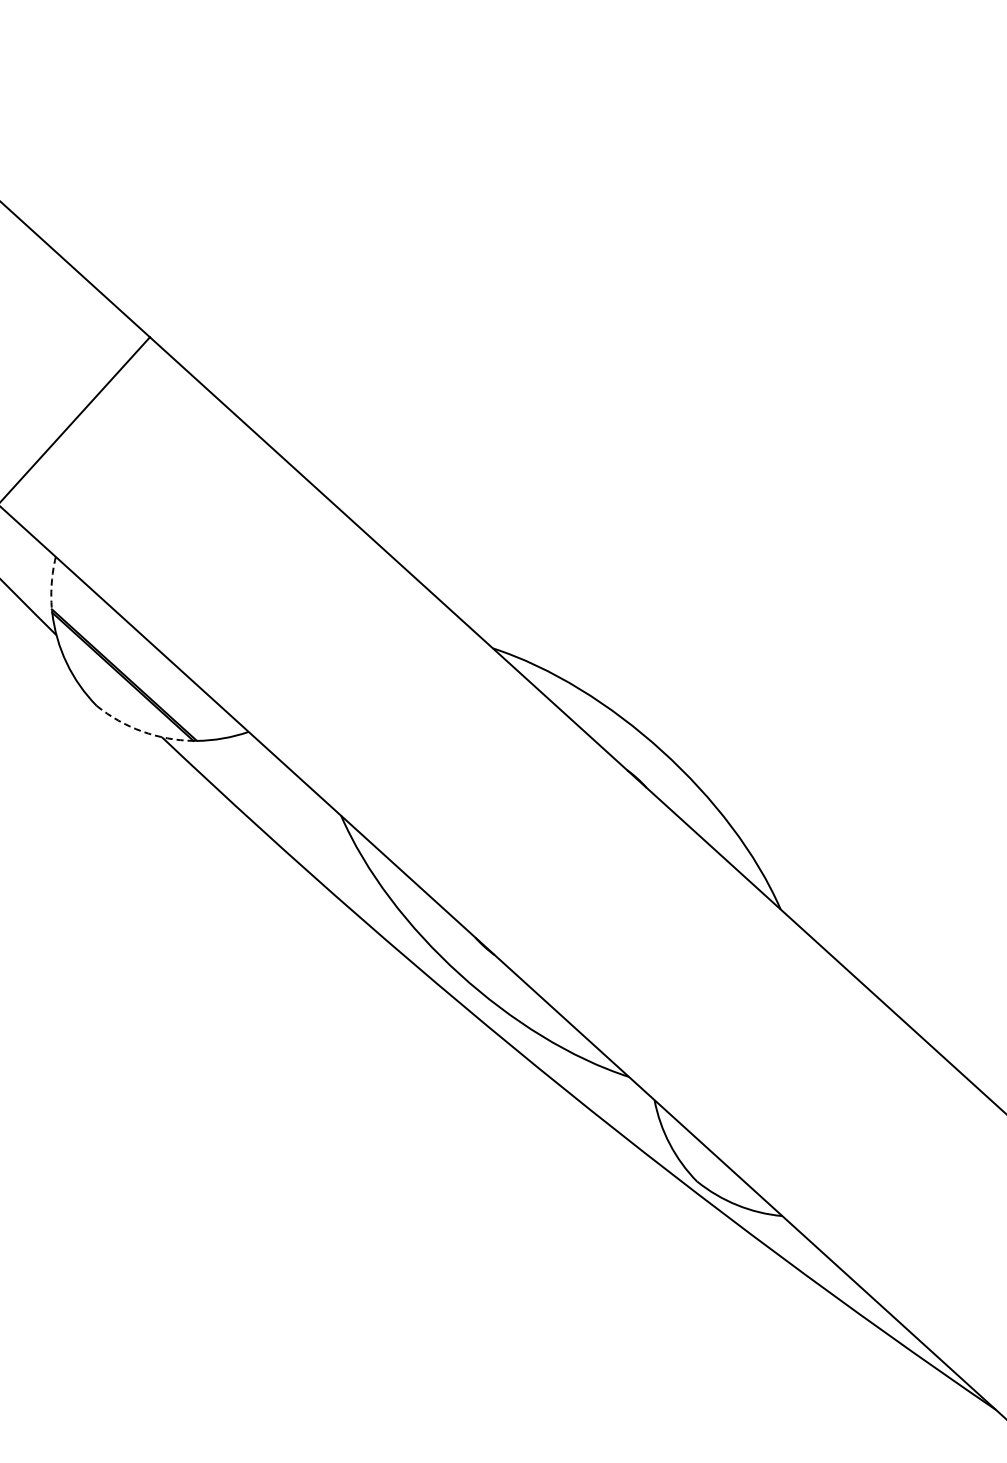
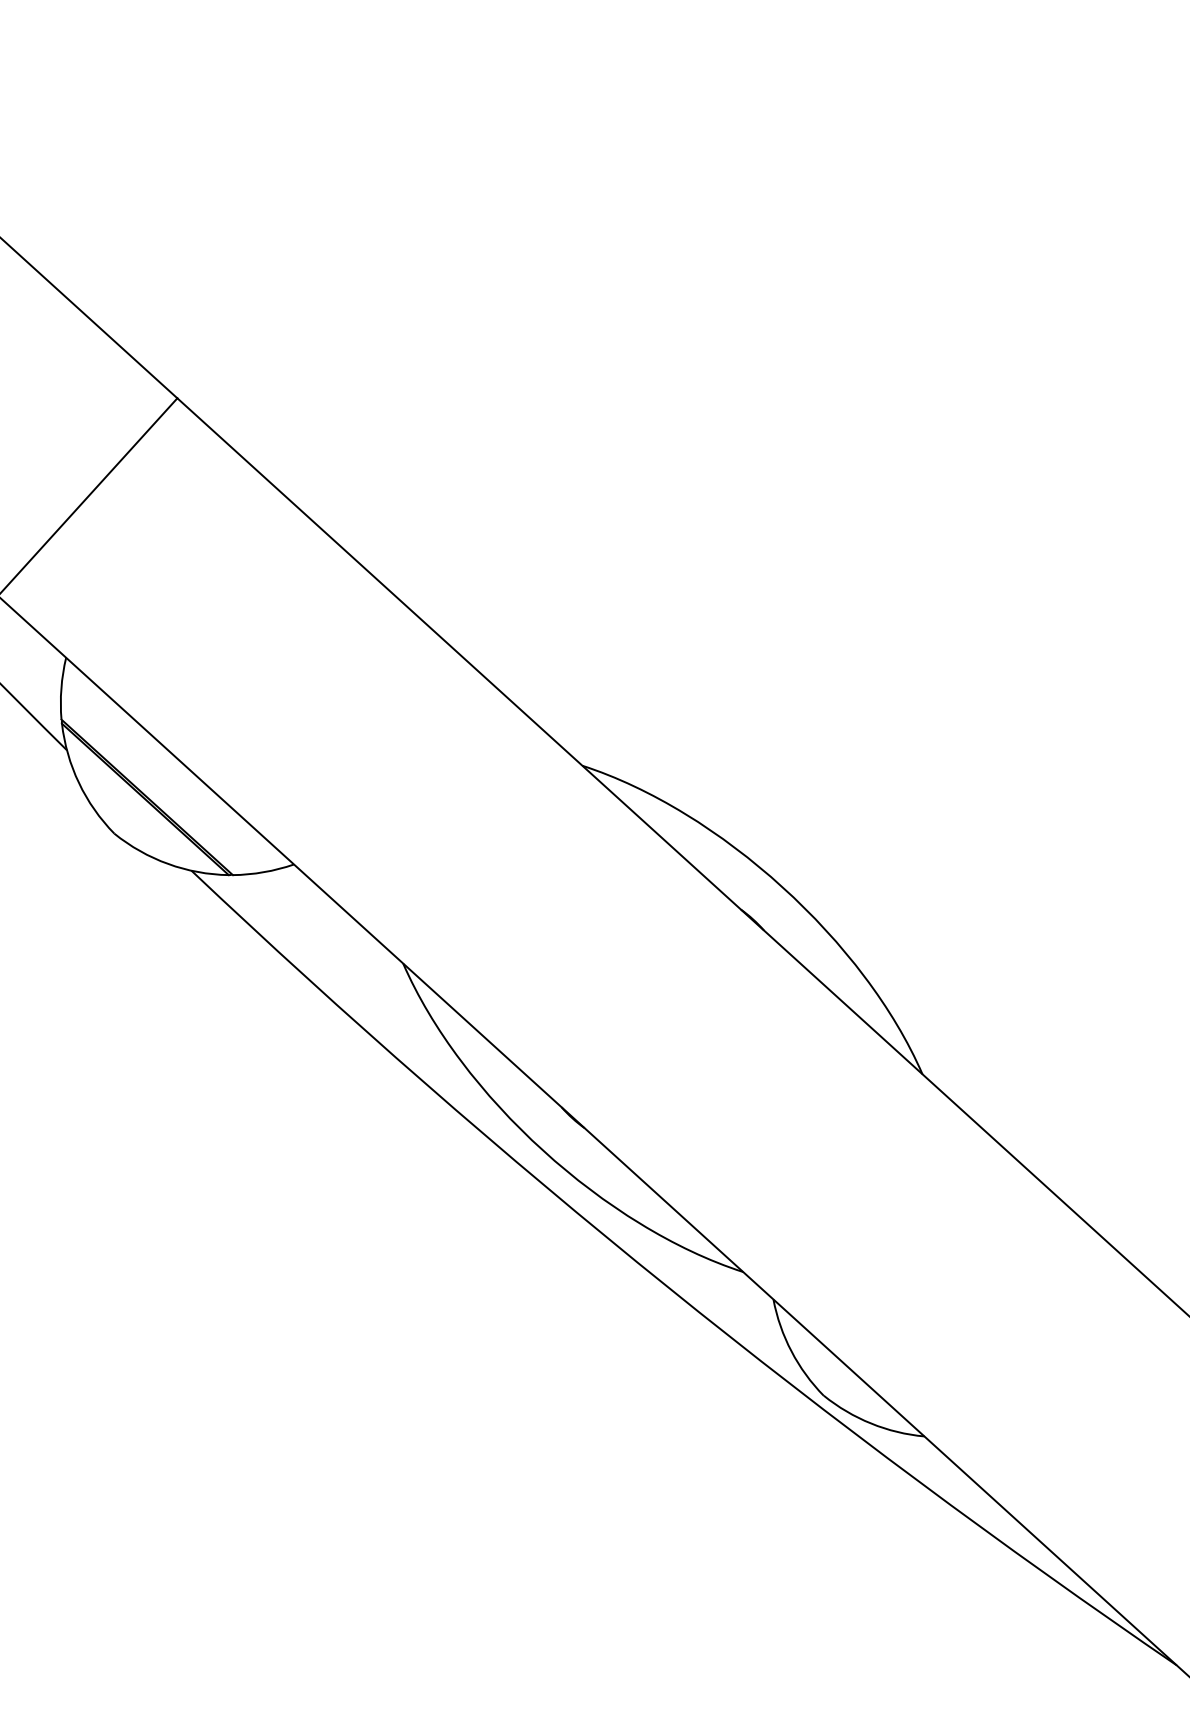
arc: (51, 583) -> (61, 689), dashed -> solid
arc: (142, 731) -> (168, 864), dashed -> solid

